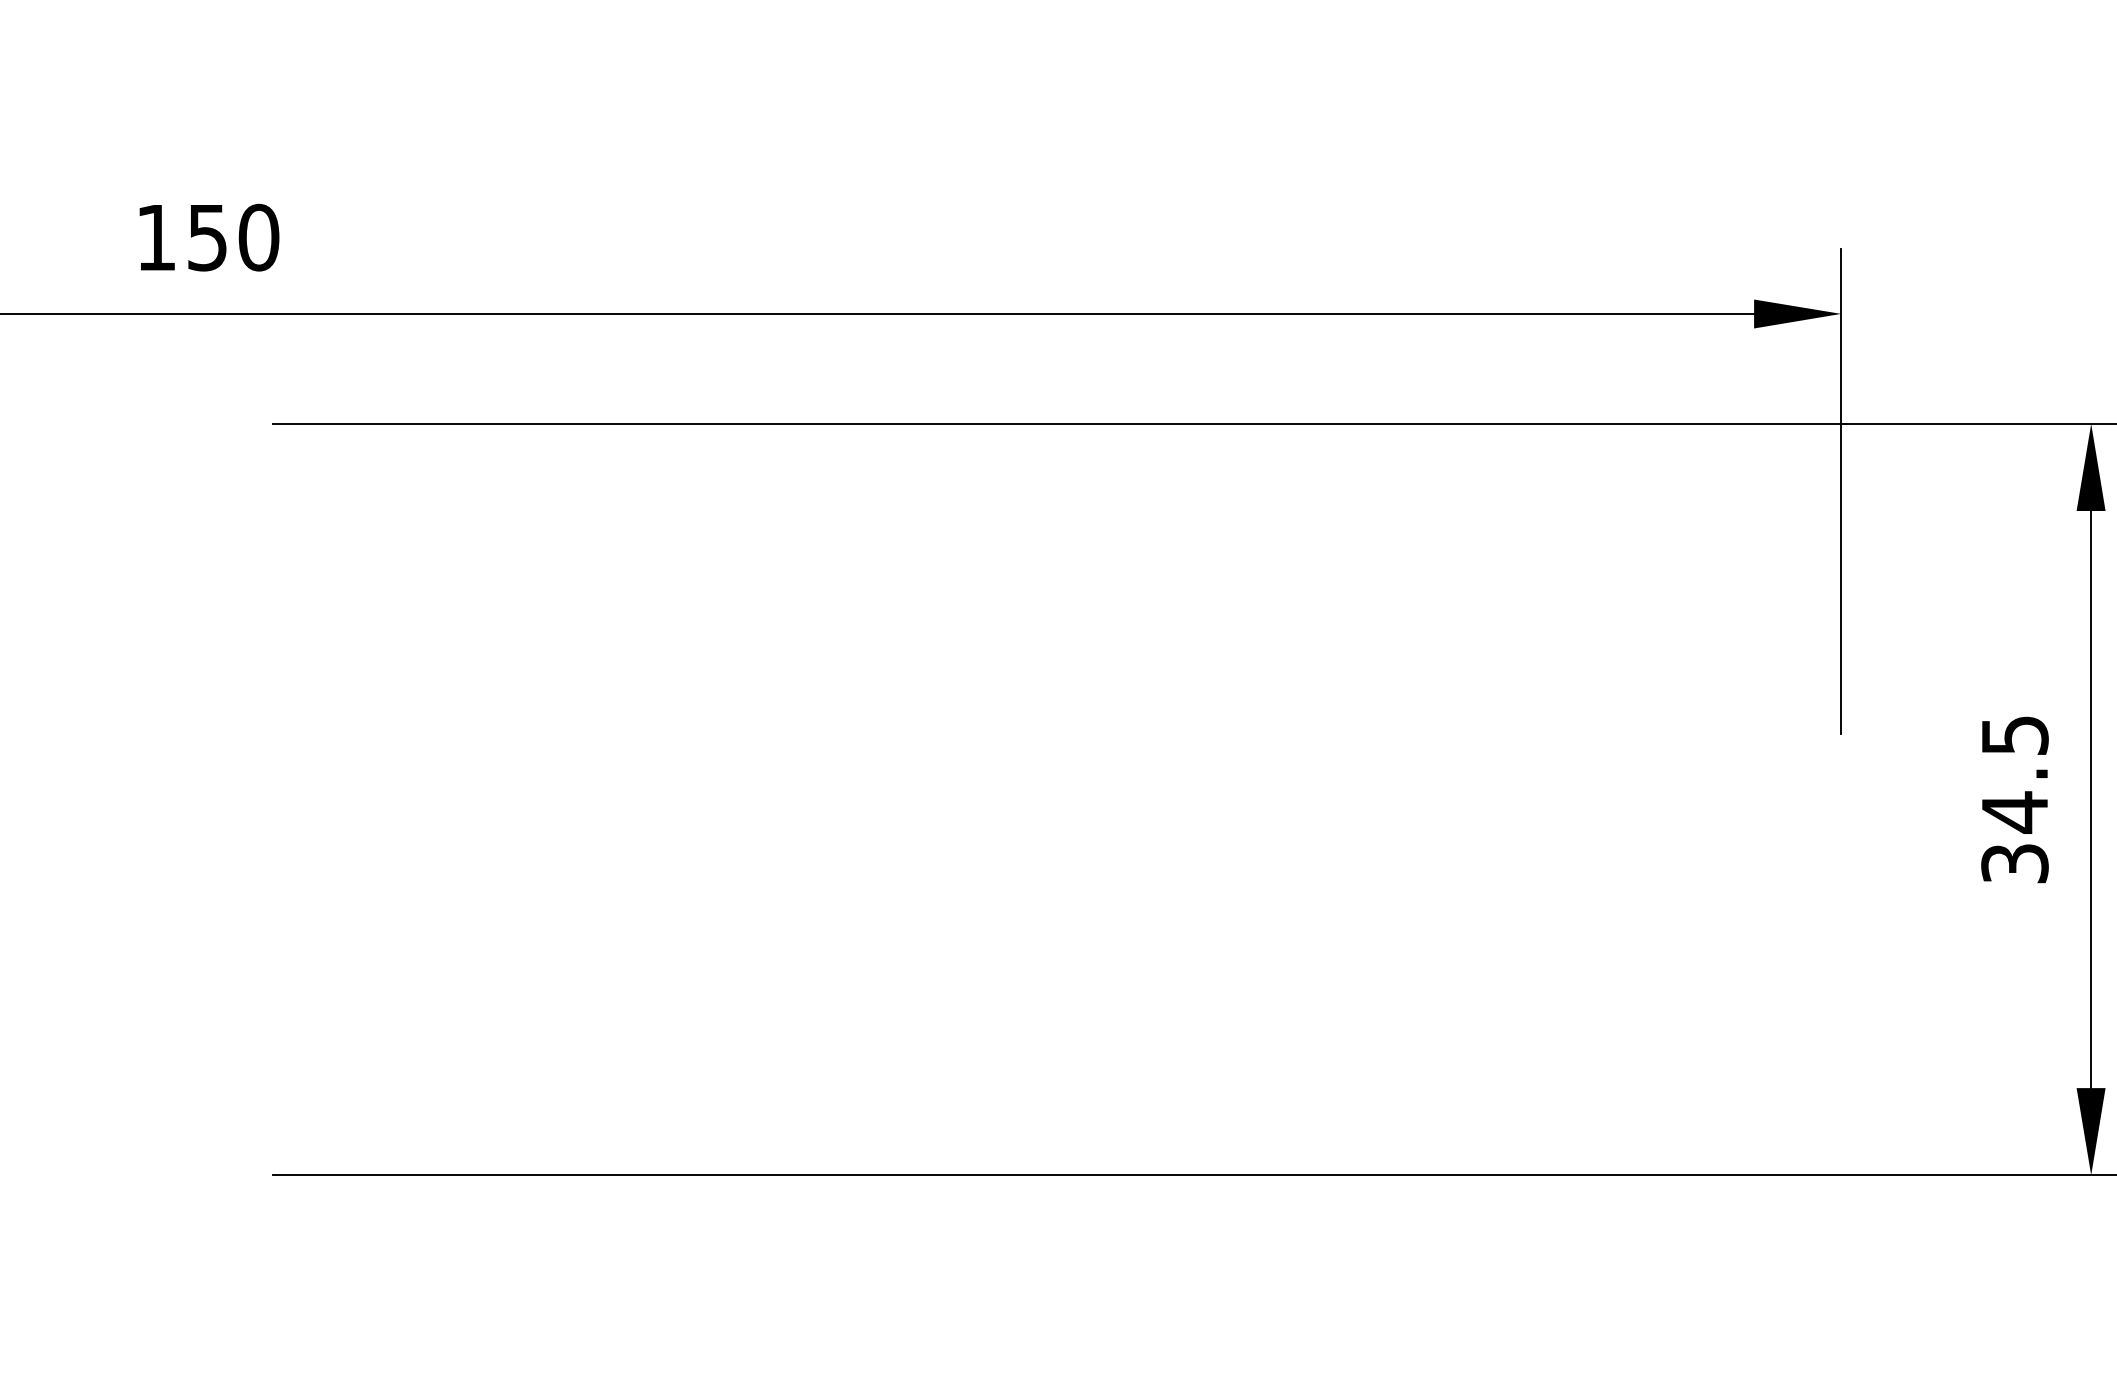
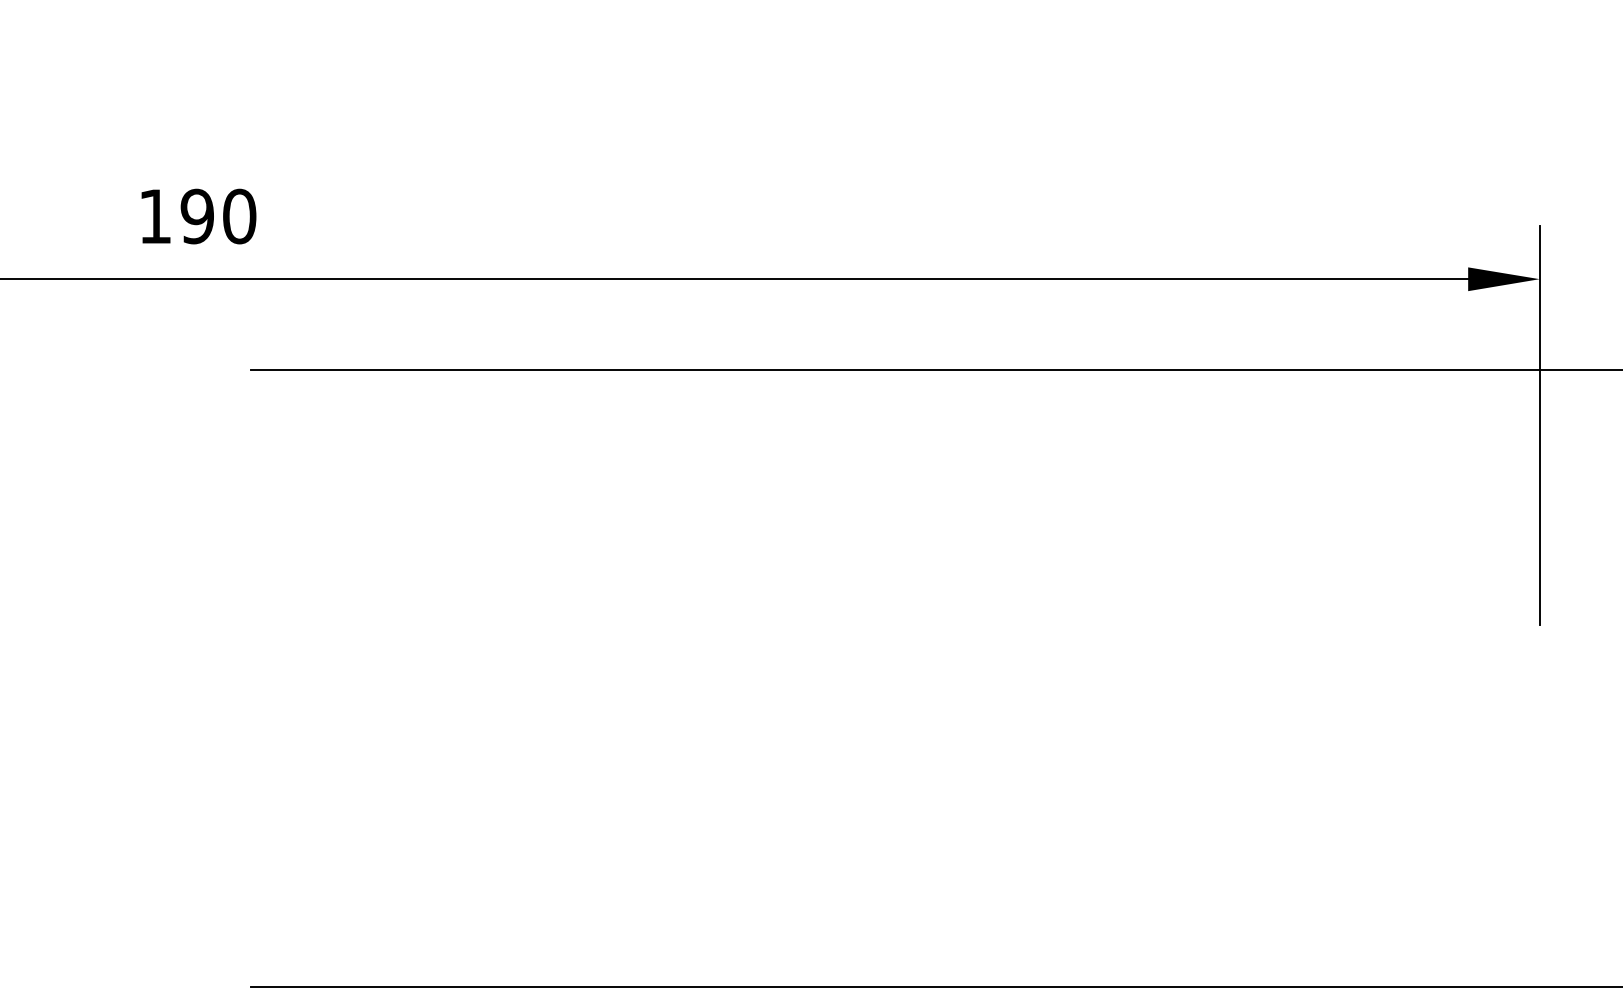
text: (207, 237) -> (197, 216), 150 -> 190

